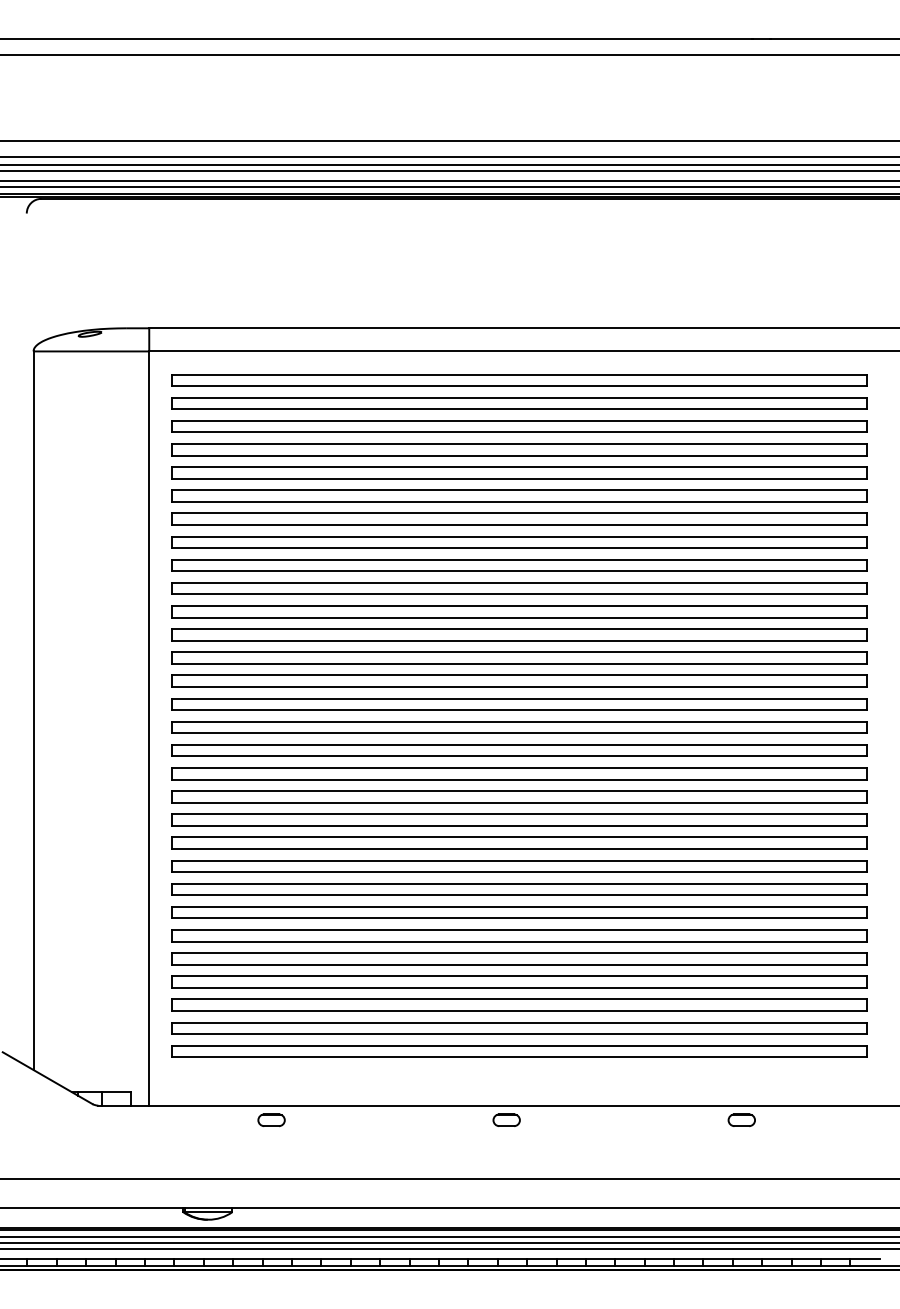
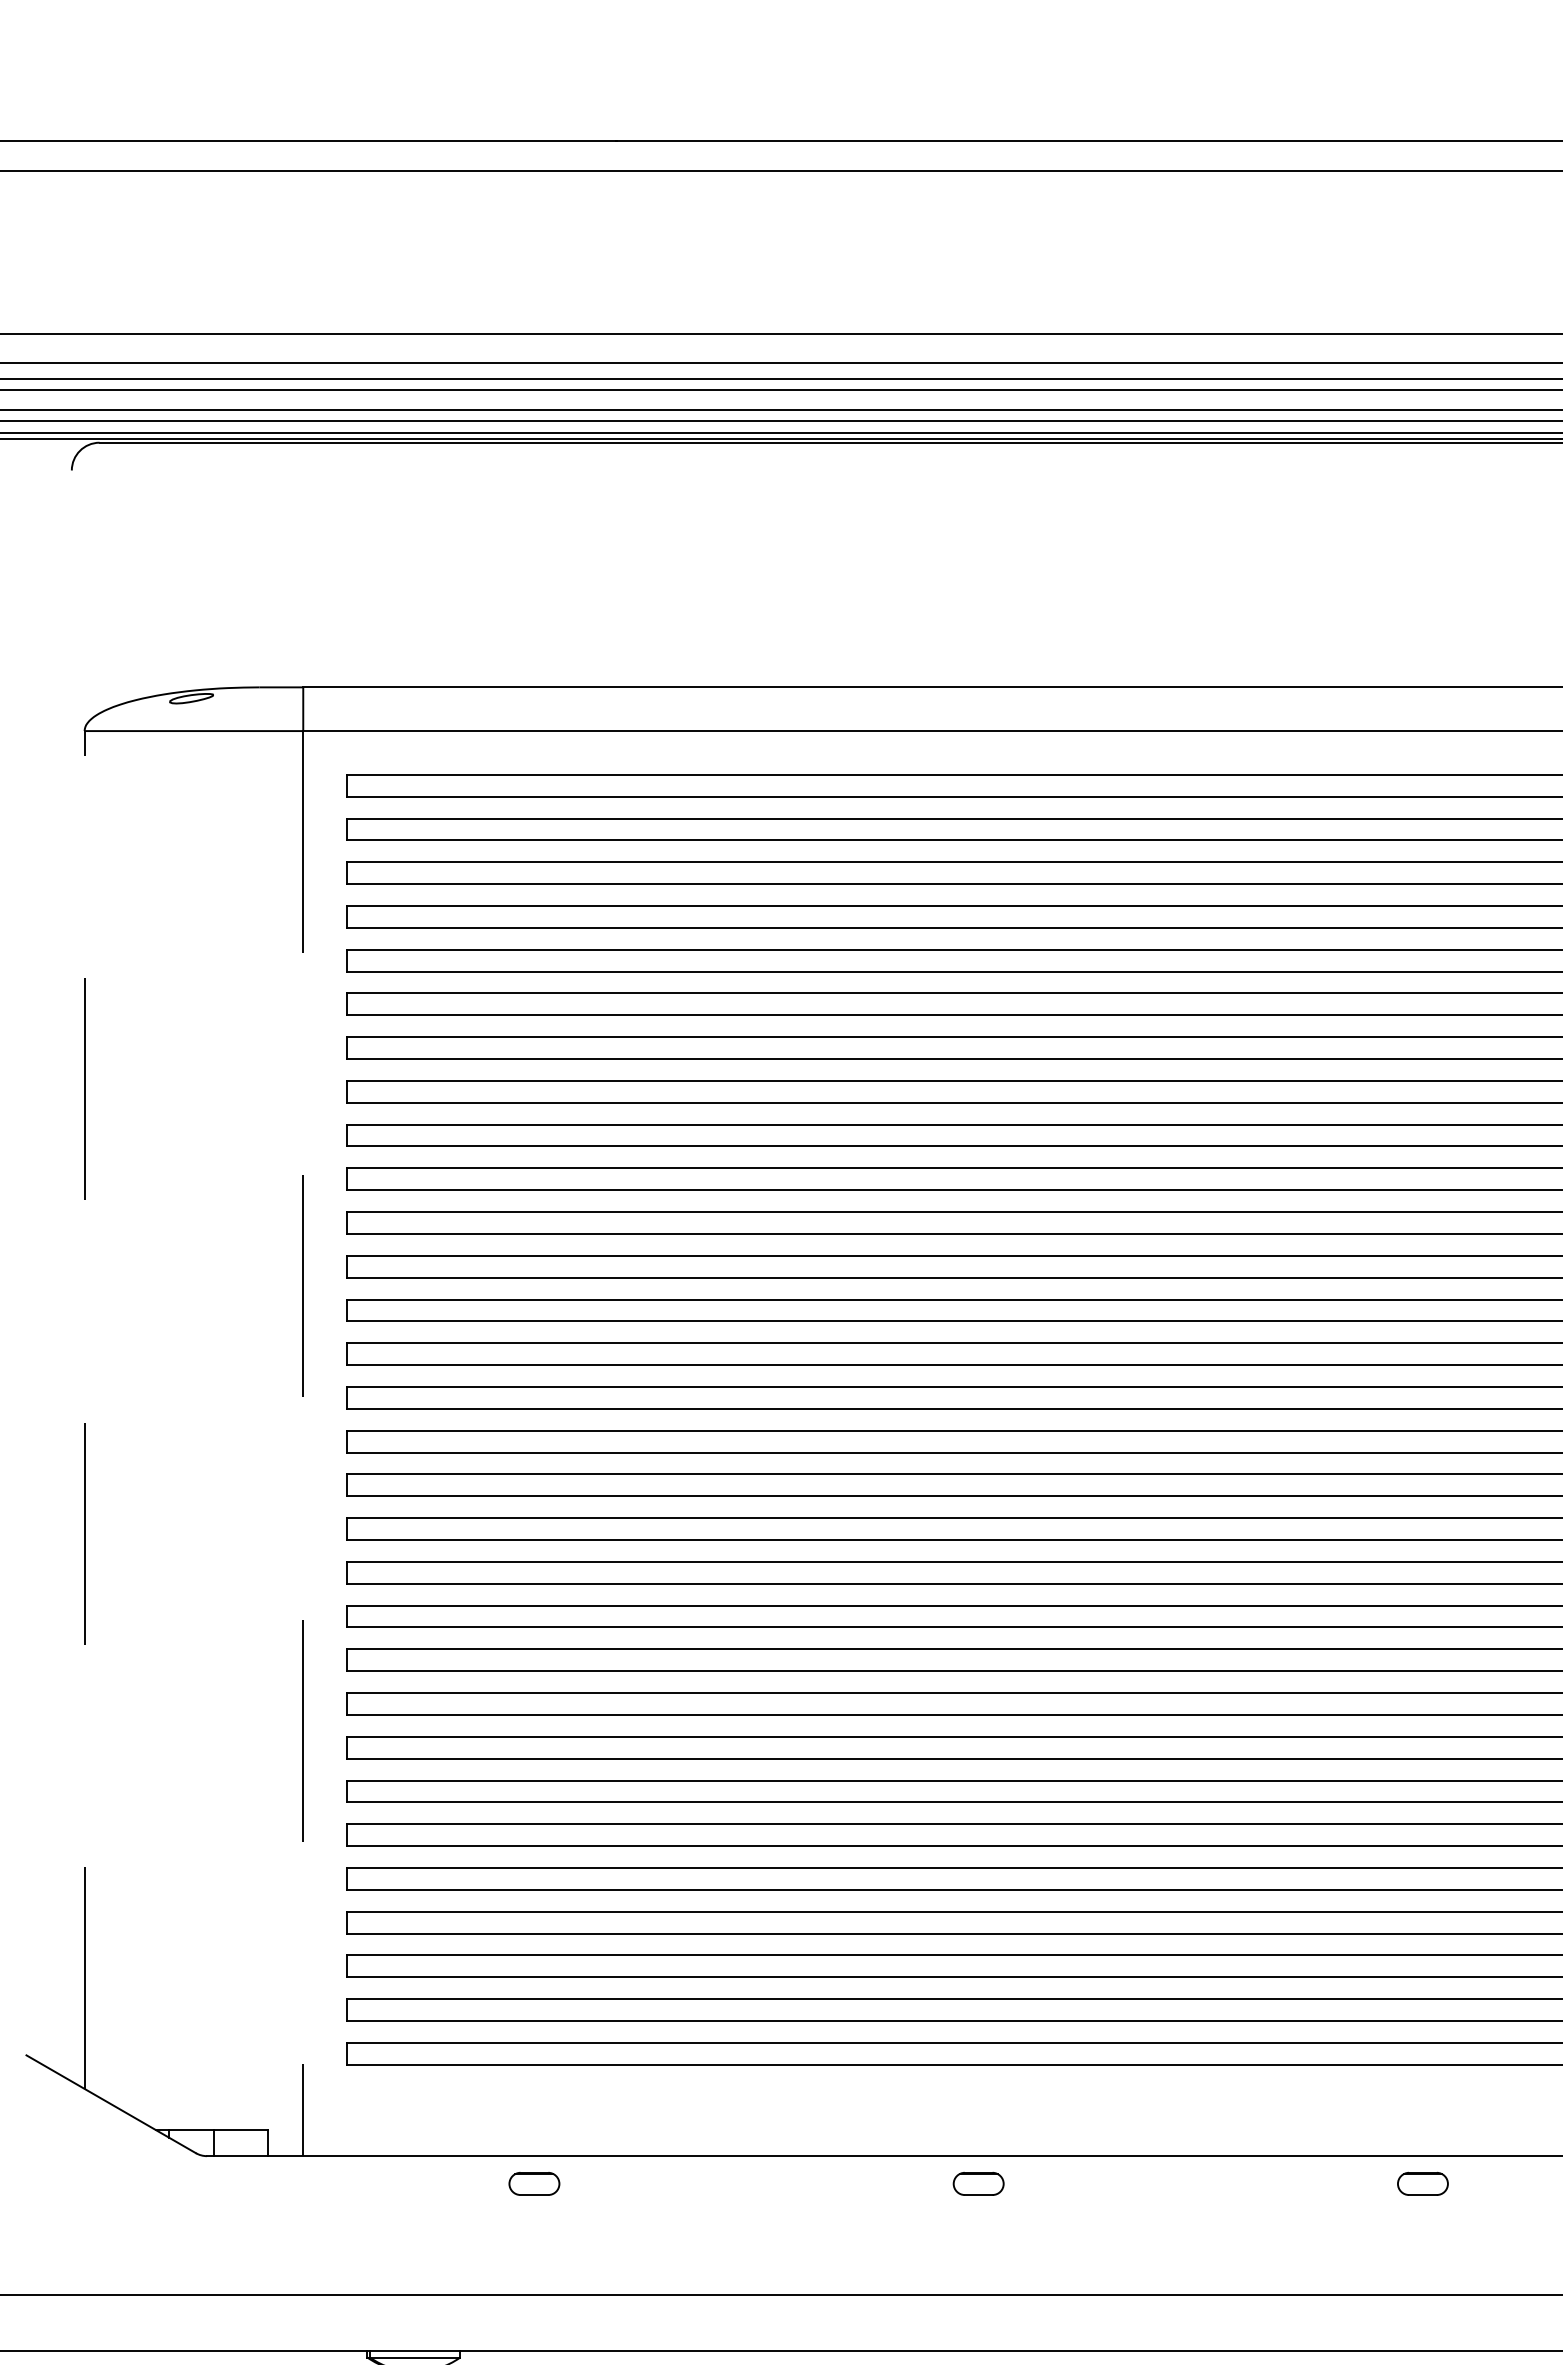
line: (33, 710) -> (84, 1409), solid -> dashed
line: (149, 729) -> (303, 1445), solid -> dashed

